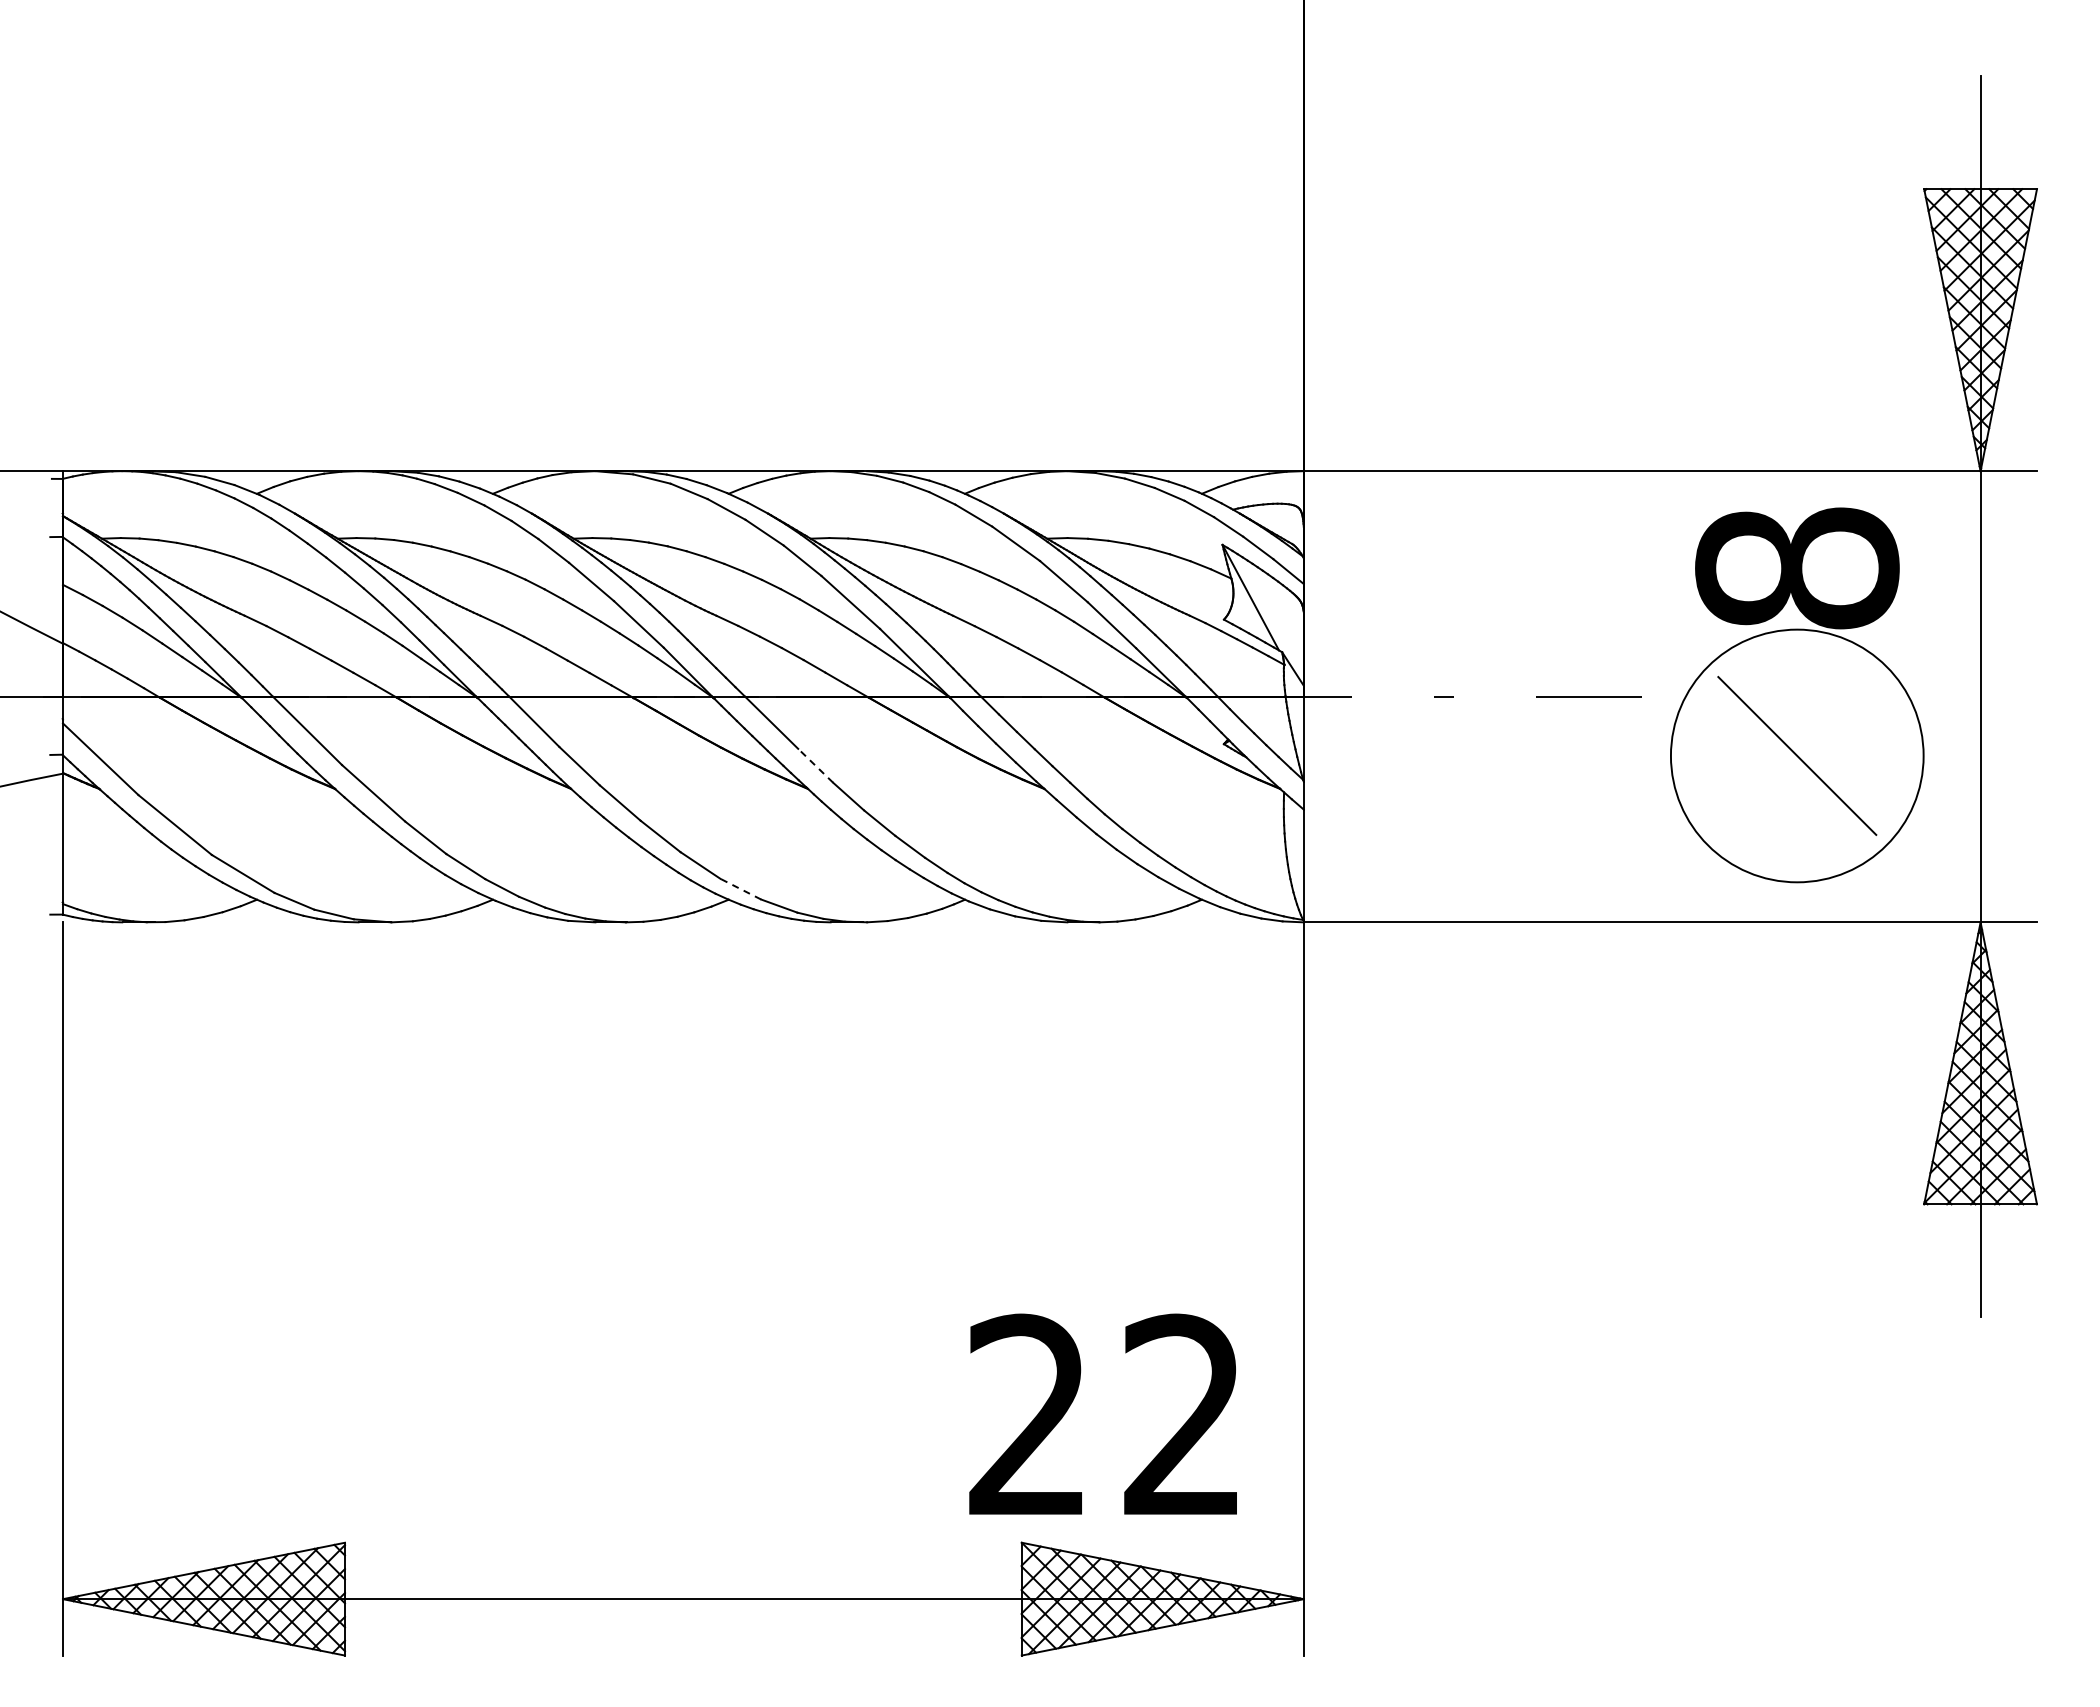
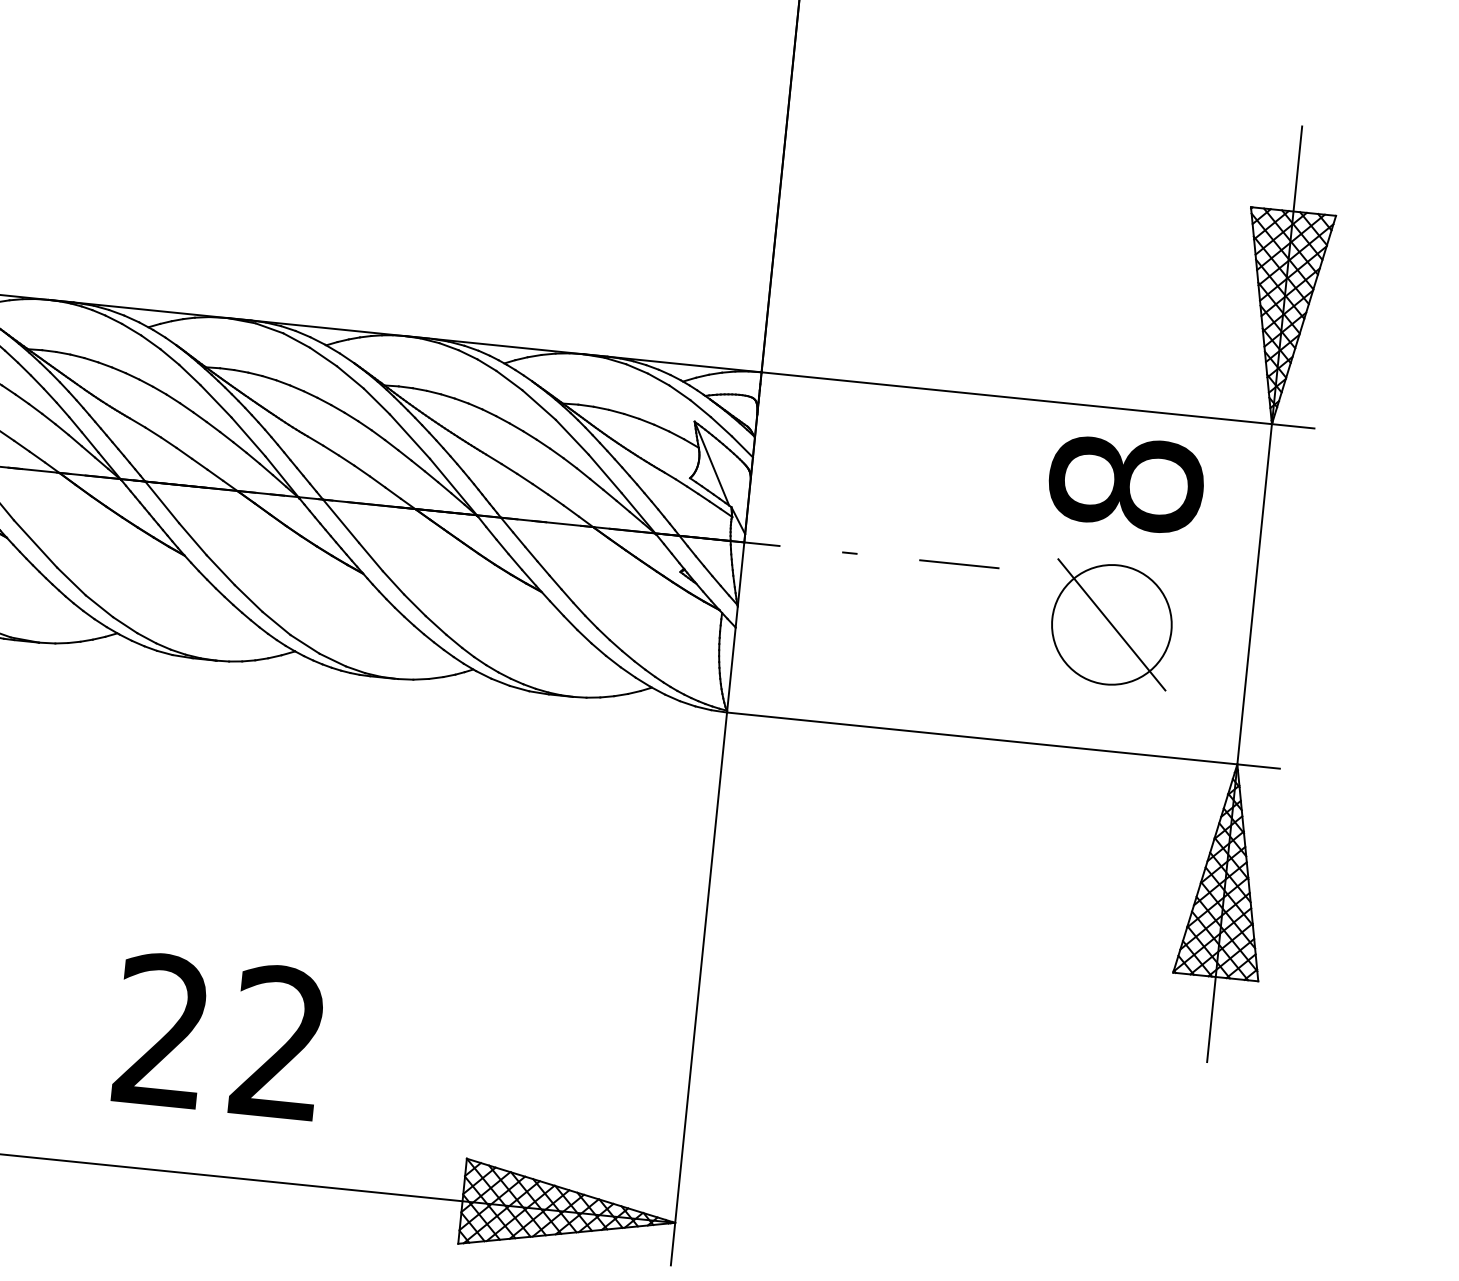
circle: (1797, 755) -> (1112, 624), size x0.62
line: (815, 765) -> (370, 556), dashed -> solid
line: (740, 889) -> (304, 644), dashed -> solid
text: (1102, 1413) -> (218, 1035), moved

